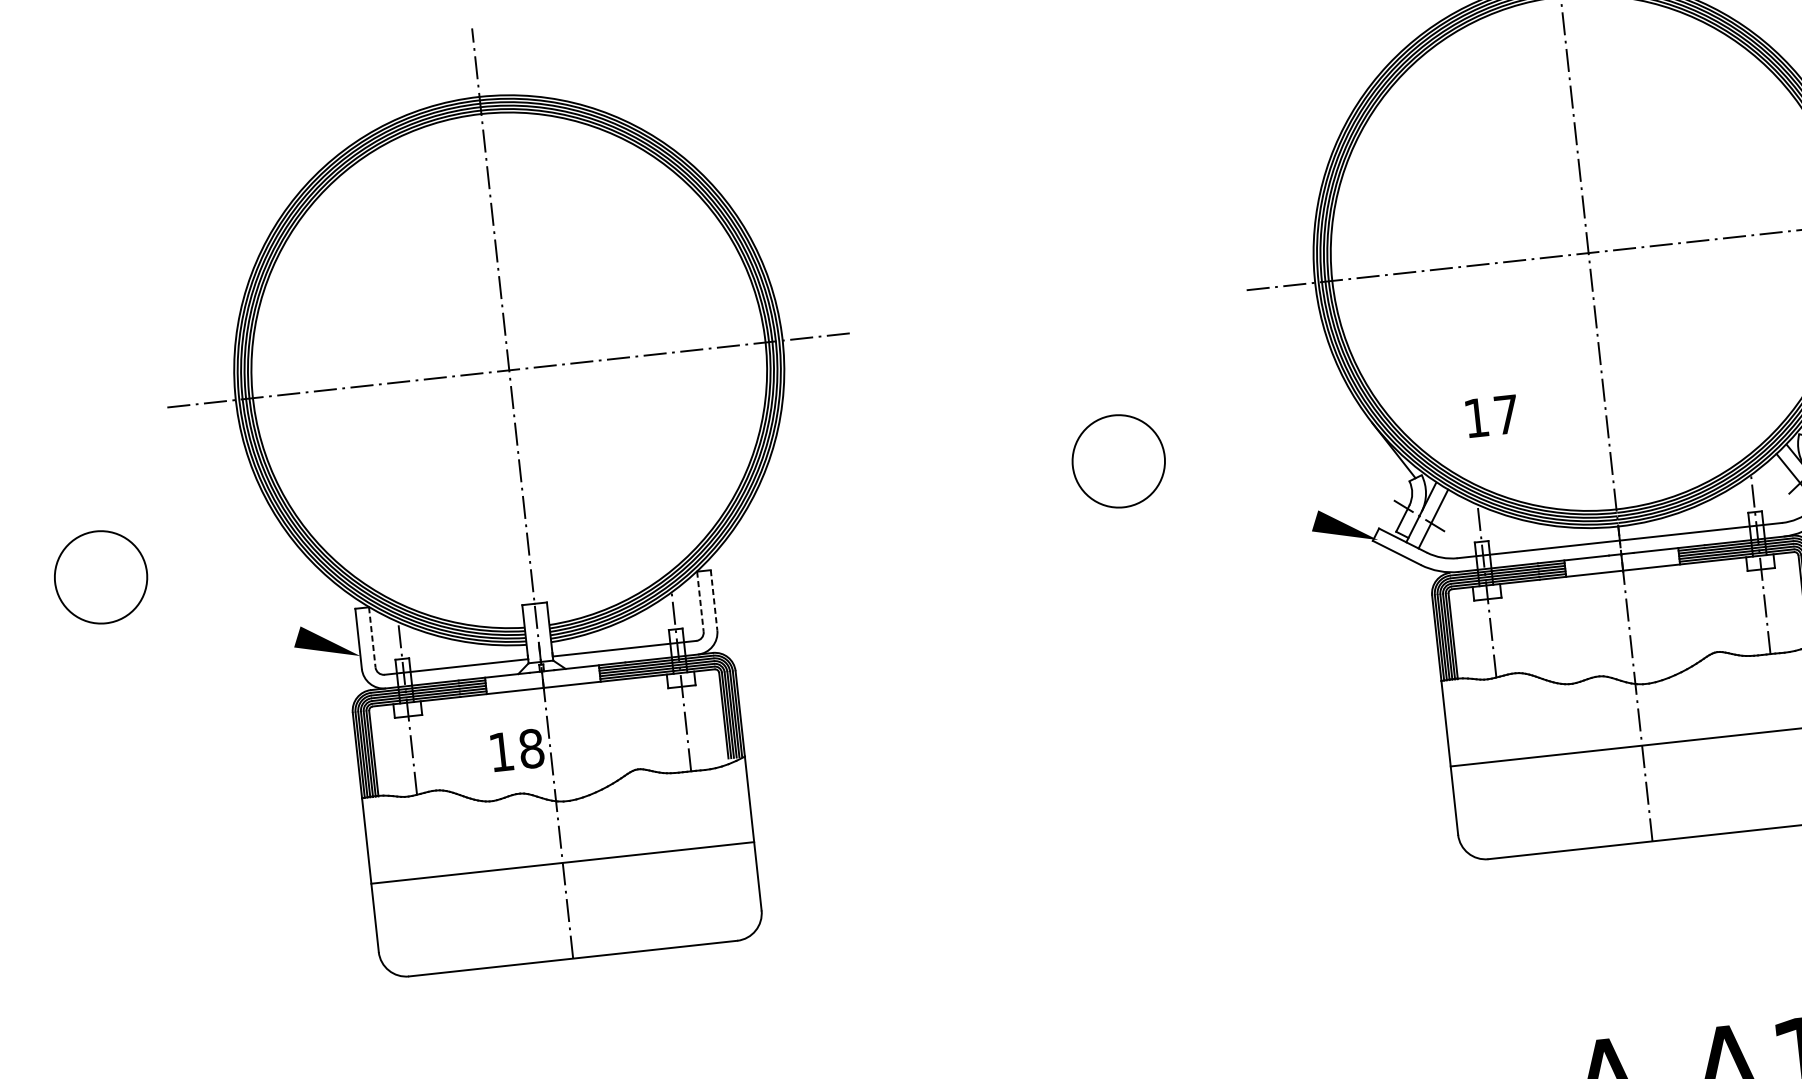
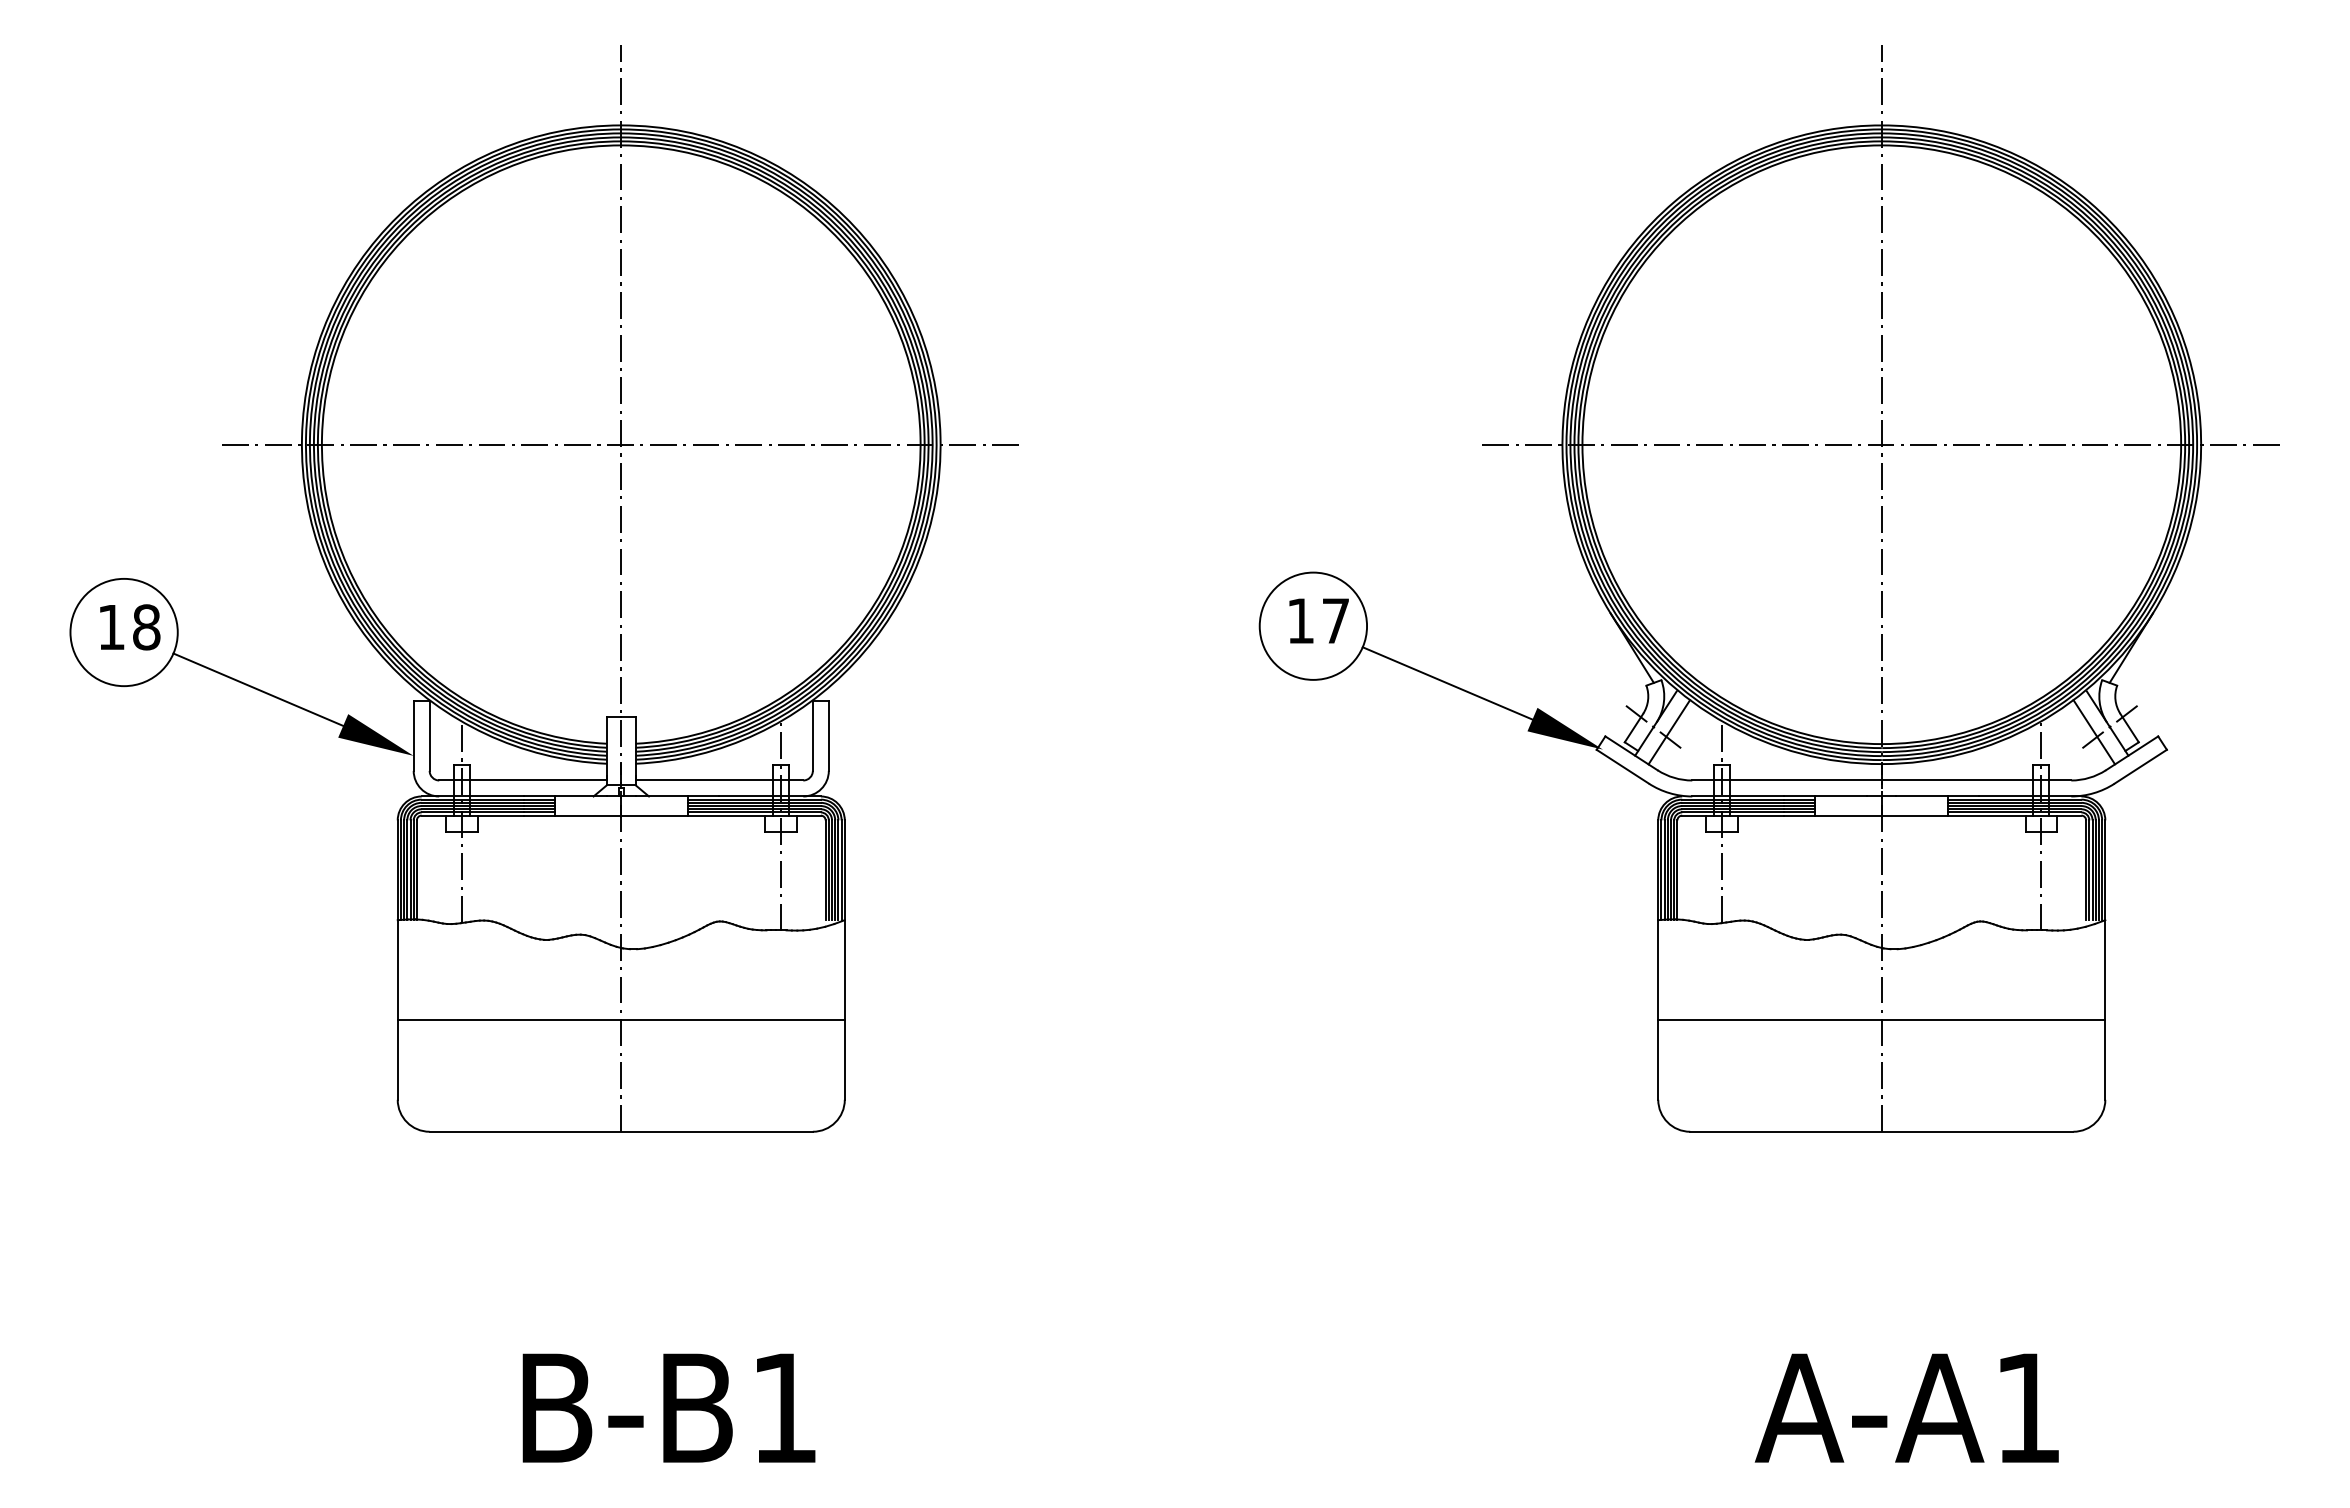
text: (1491, 415) -> (1318, 620), moved
line: (1238, 497) -> (1447, 683), added
line: (713, 600) -> (828, 736), dashed -> solid
line: (700, 602) -> (812, 736), dashed -> solid
line: (221, 613) -> (258, 689), added
line: (372, 638) -> (429, 736), dashed -> solid
text: (517, 750) -> (130, 627), moved

